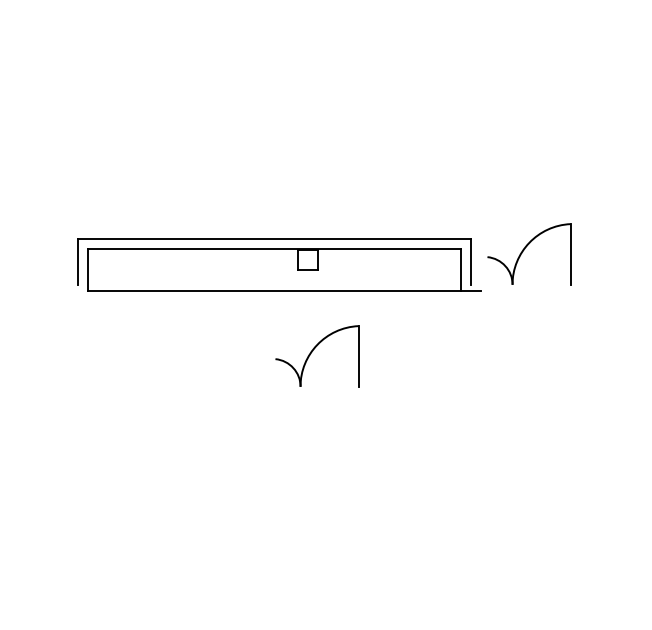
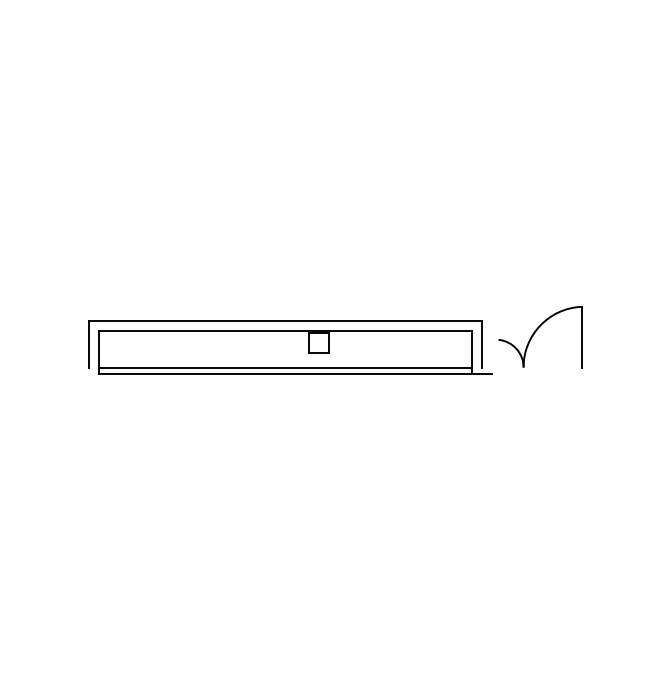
line: (274, 284) -> (285, 367), added
part: (312, 352) -> (323, 435), removed

